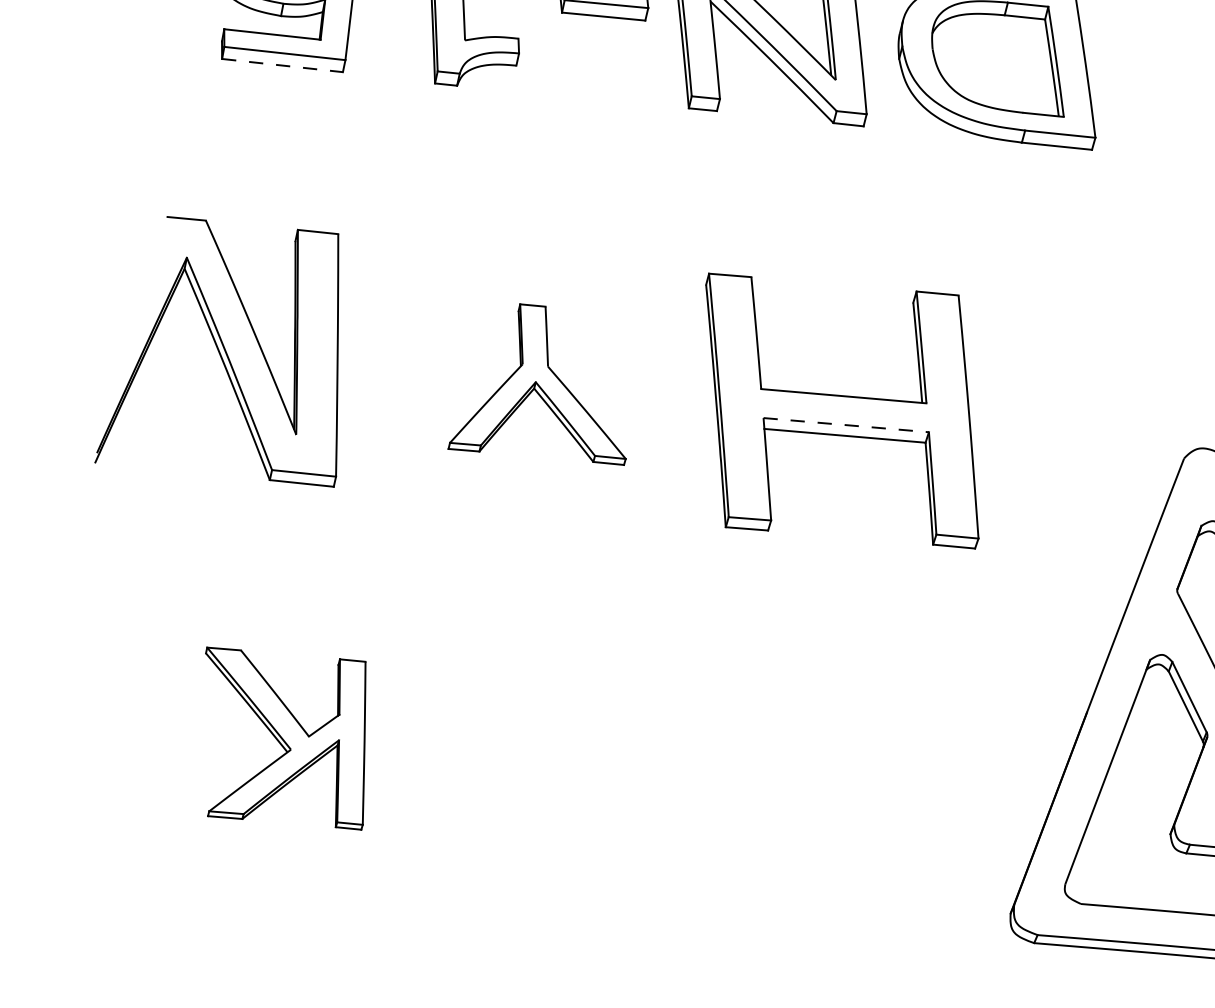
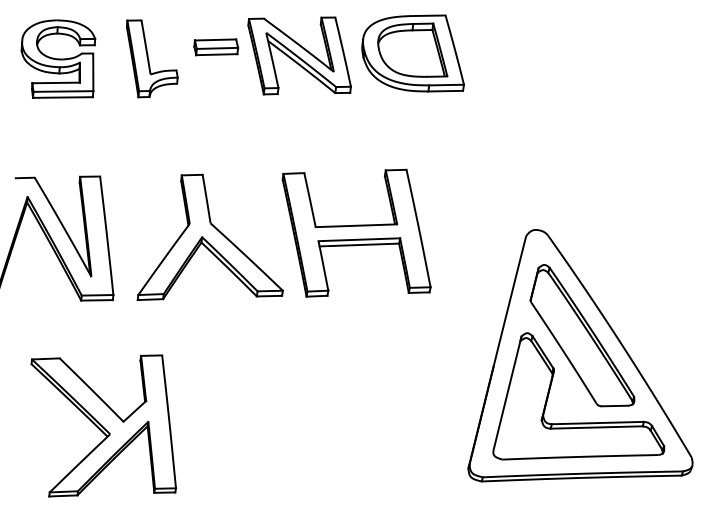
line: (281, 65) -> (62, 97), dashed -> solid
part: (544, 381) -> (209, 236), size x1.67
line: (846, 424) -> (359, 239), dashed -> solid
part: (284, 737) -> (103, 425), size x1.67

